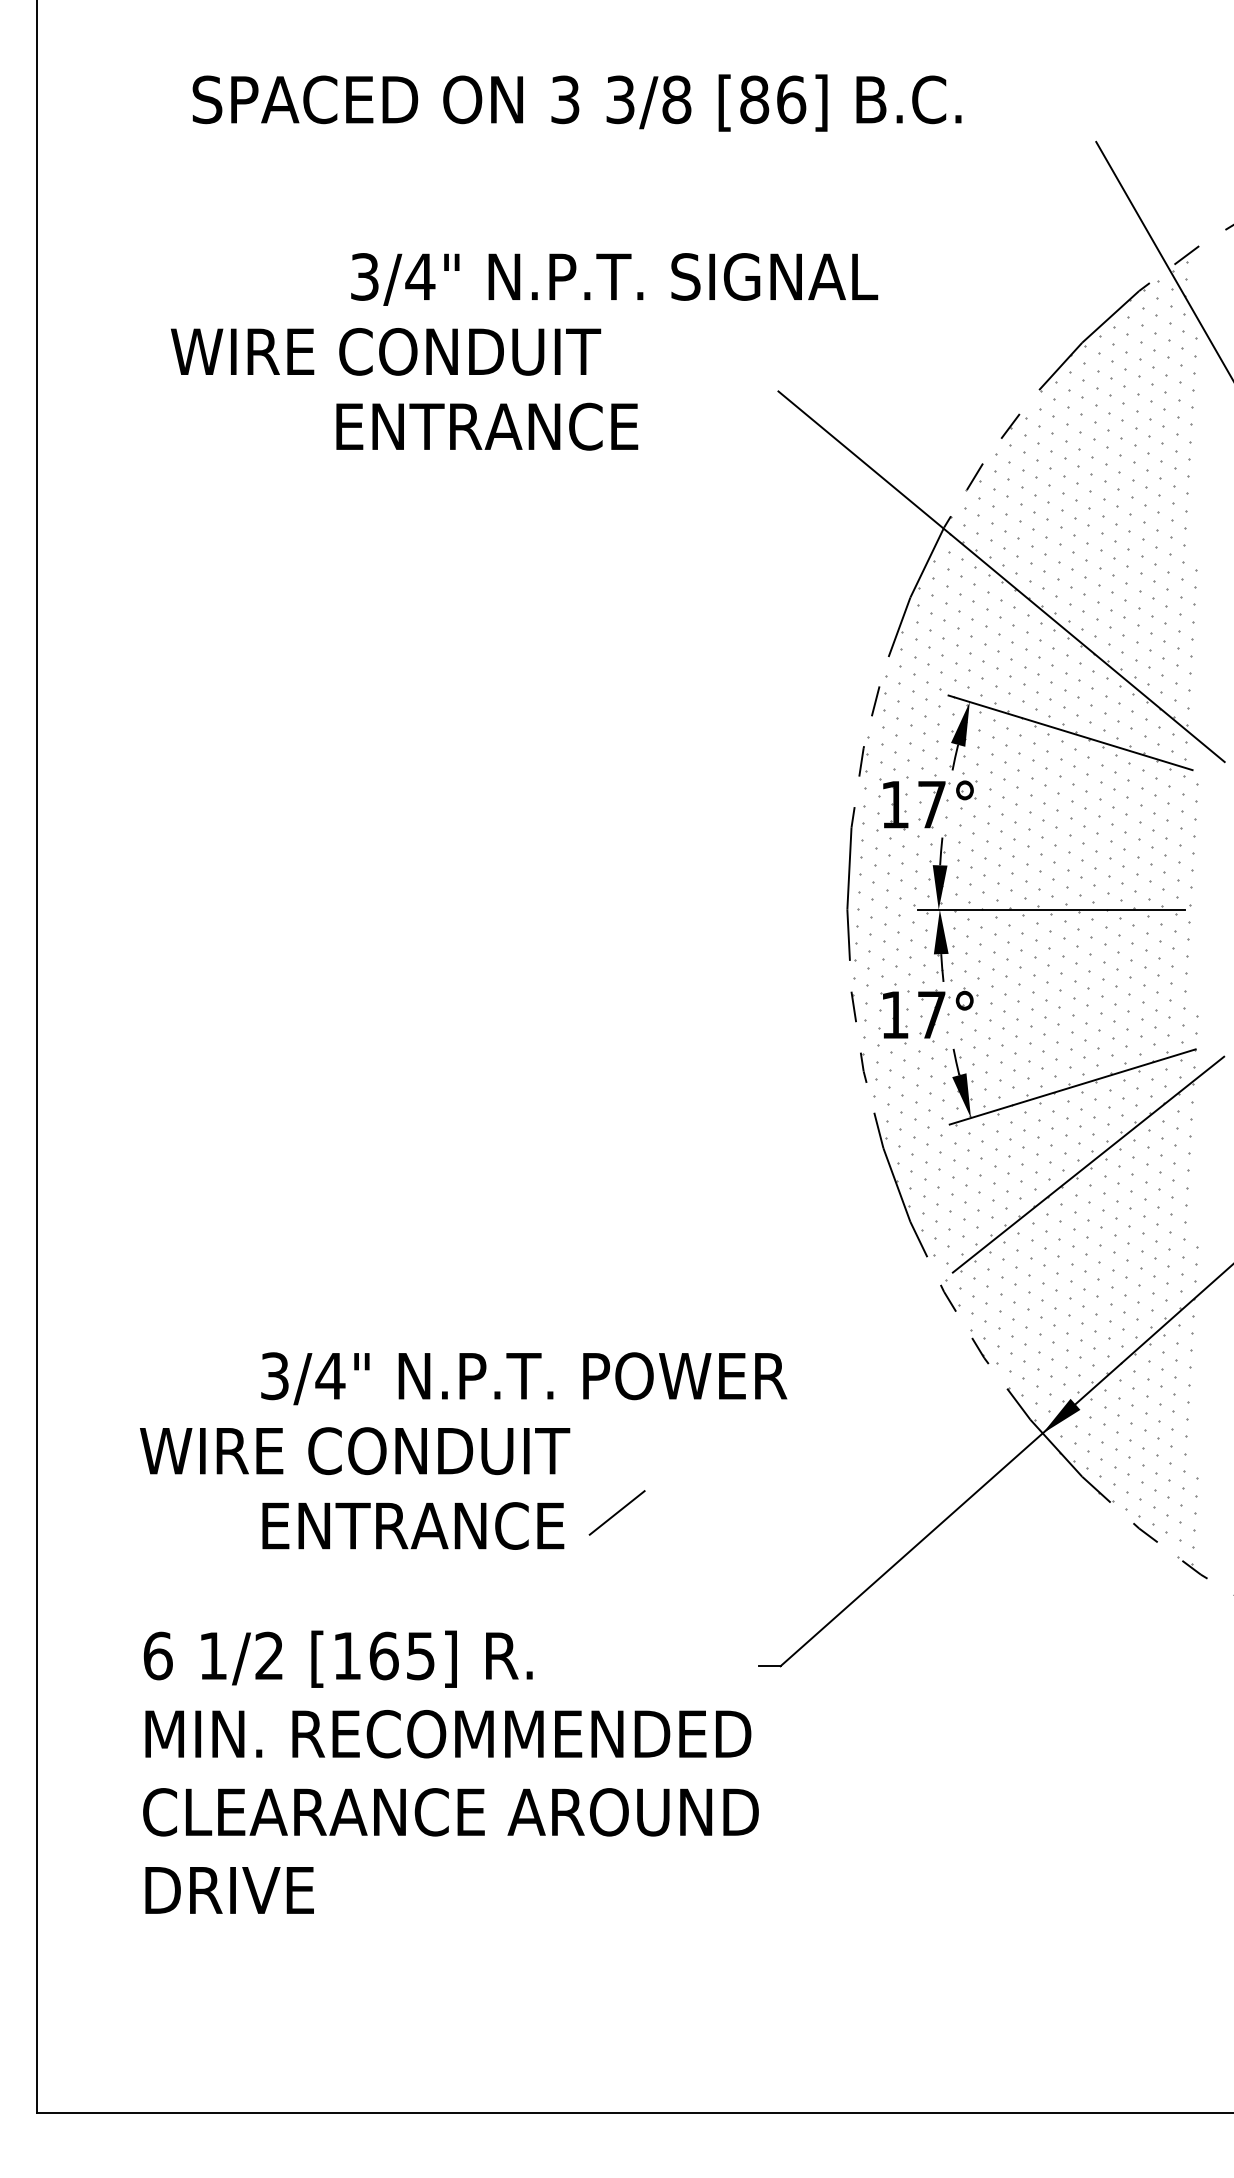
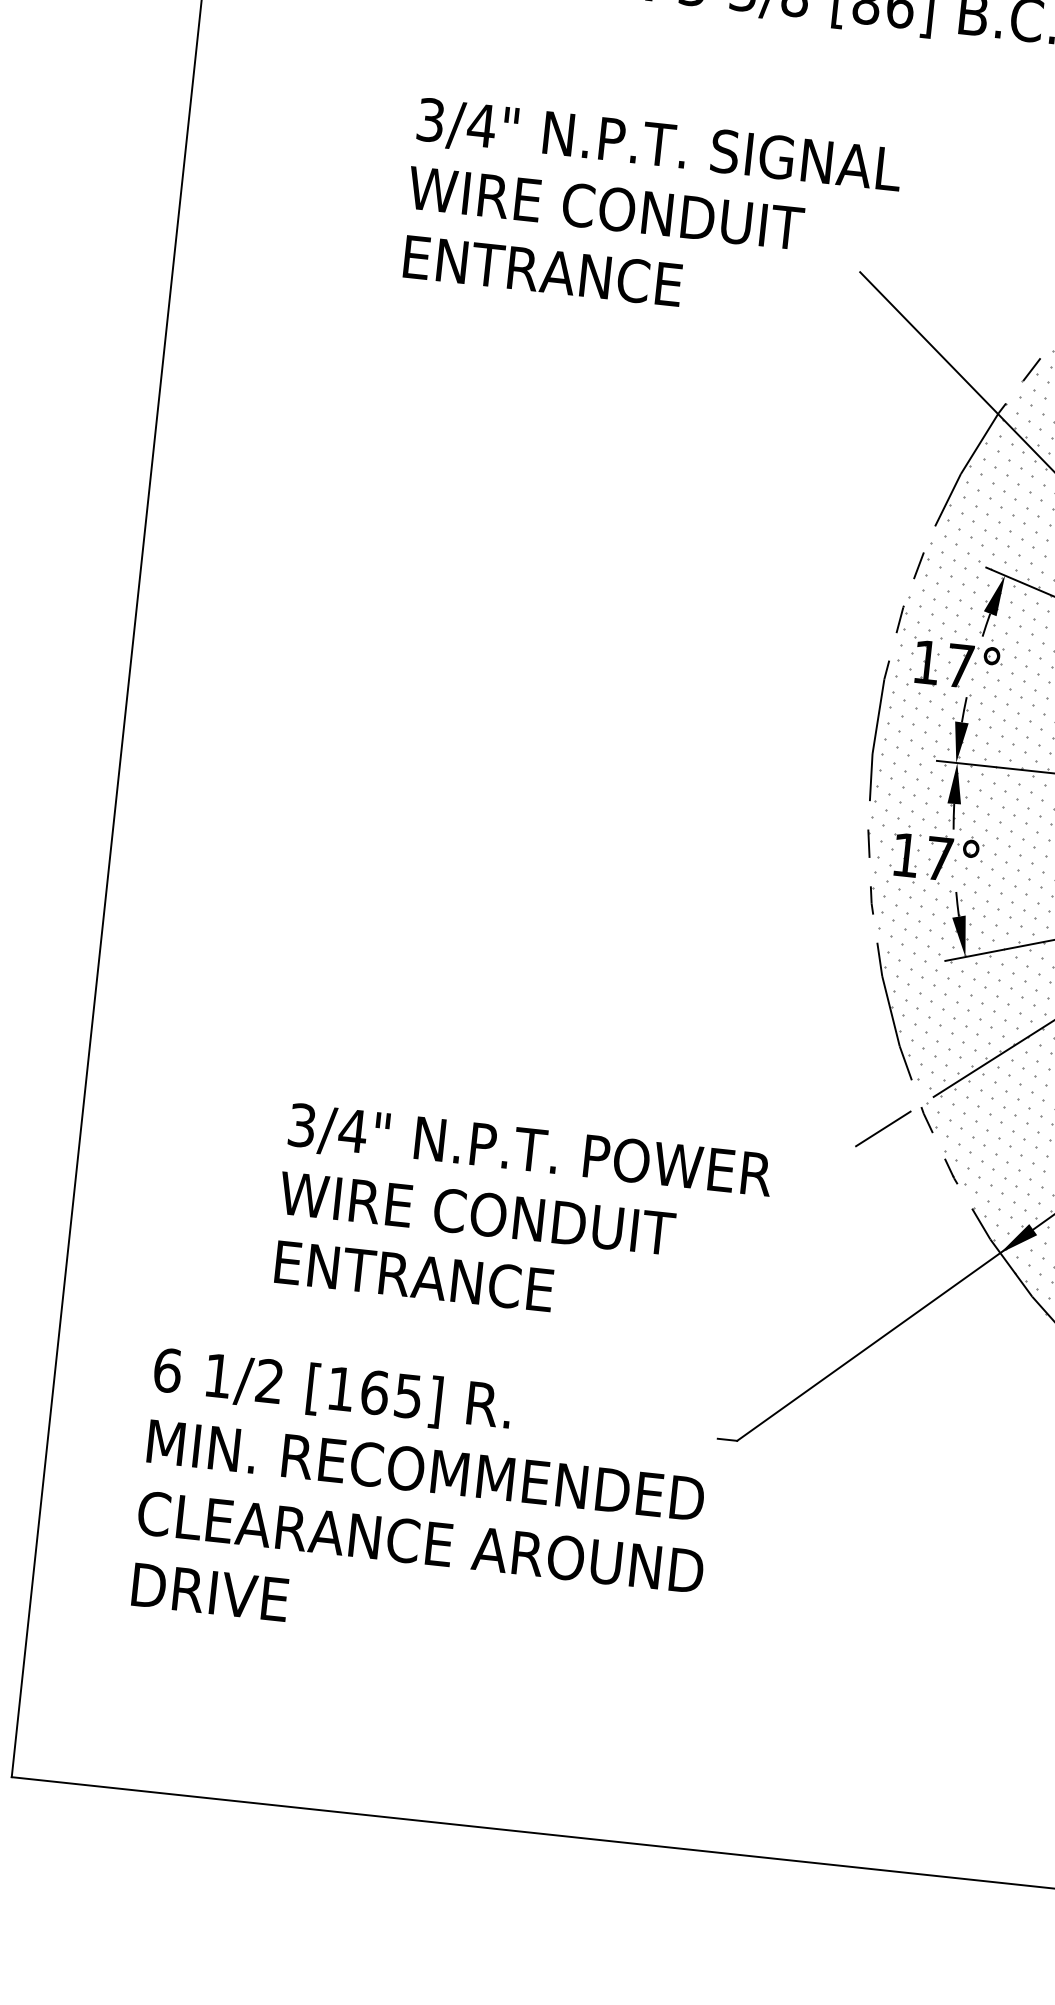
text: (614, 279) -> (659, 146), moved
text: (386, 351) -> (606, 208), moved
text: (487, 426) -> (543, 270), moved
text: (355, 1451) -> (477, 1214), moved
line: (616, 1512) -> (882, 1128), moved

